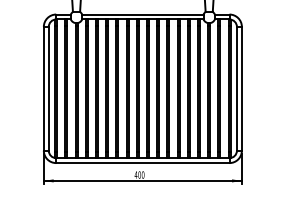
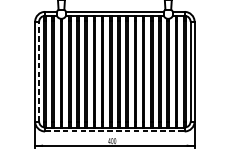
line: (48, 88) -> (38, 71), solid -> dashed
line: (142, 163) -> (114, 131), solid -> dashed

